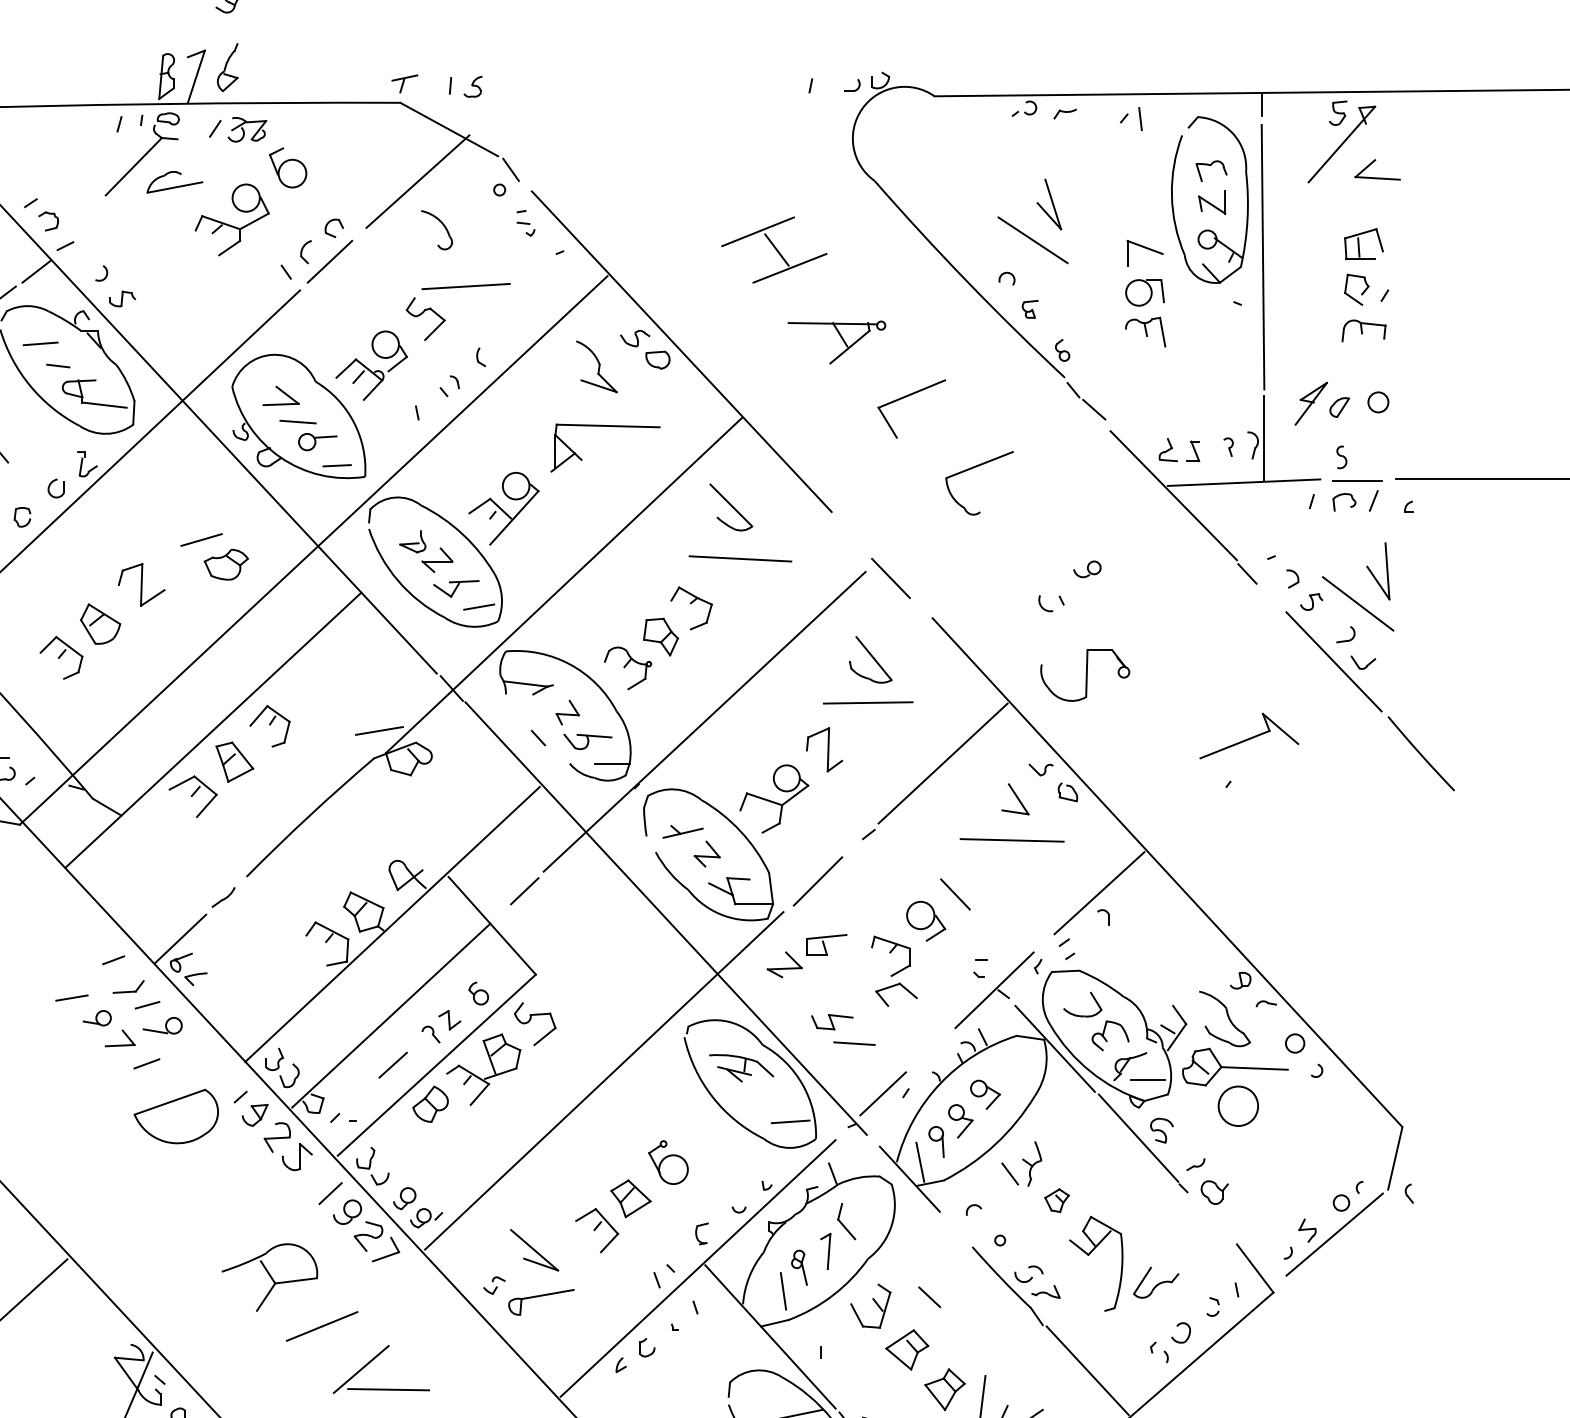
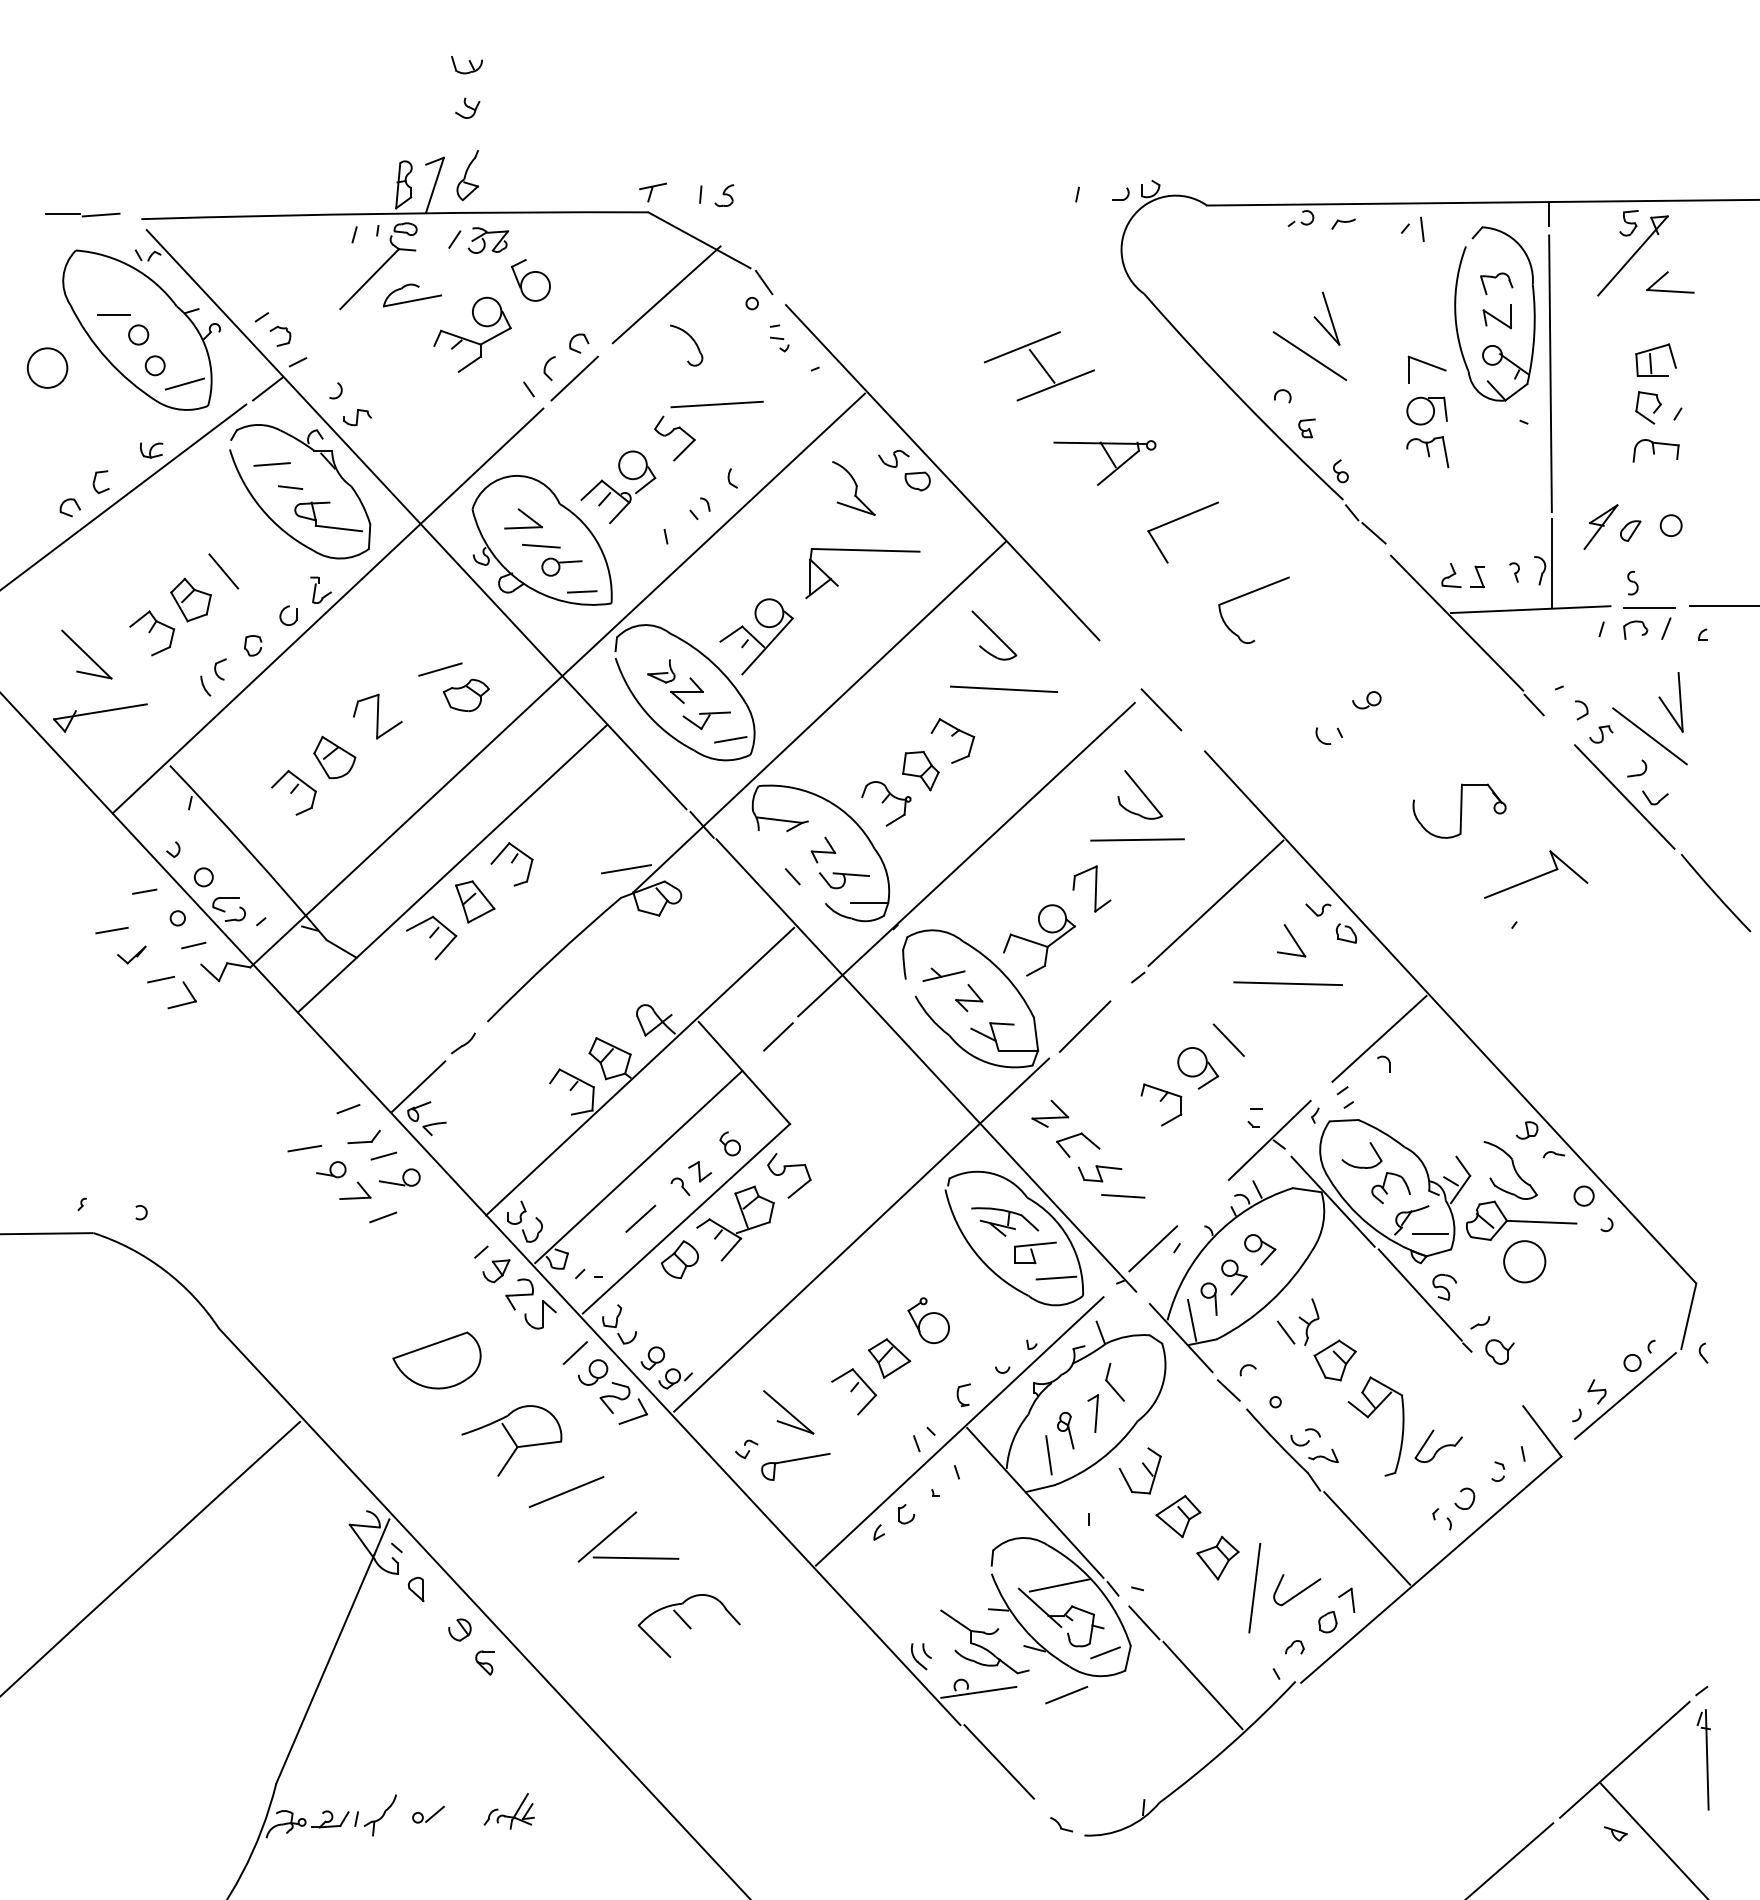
part: (1085, 674) -> (1459, 810), moved
part: (826, 944) -> (1035, 1252), moved
part: (894, 986) -> (1076, 1136), moved
part: (175, 1116) -> (436, 1360), moved
part: (1056, 1200) -> (1334, 1360), size x1.67
line: (929, 1297) -> (1228, 1390), moved

